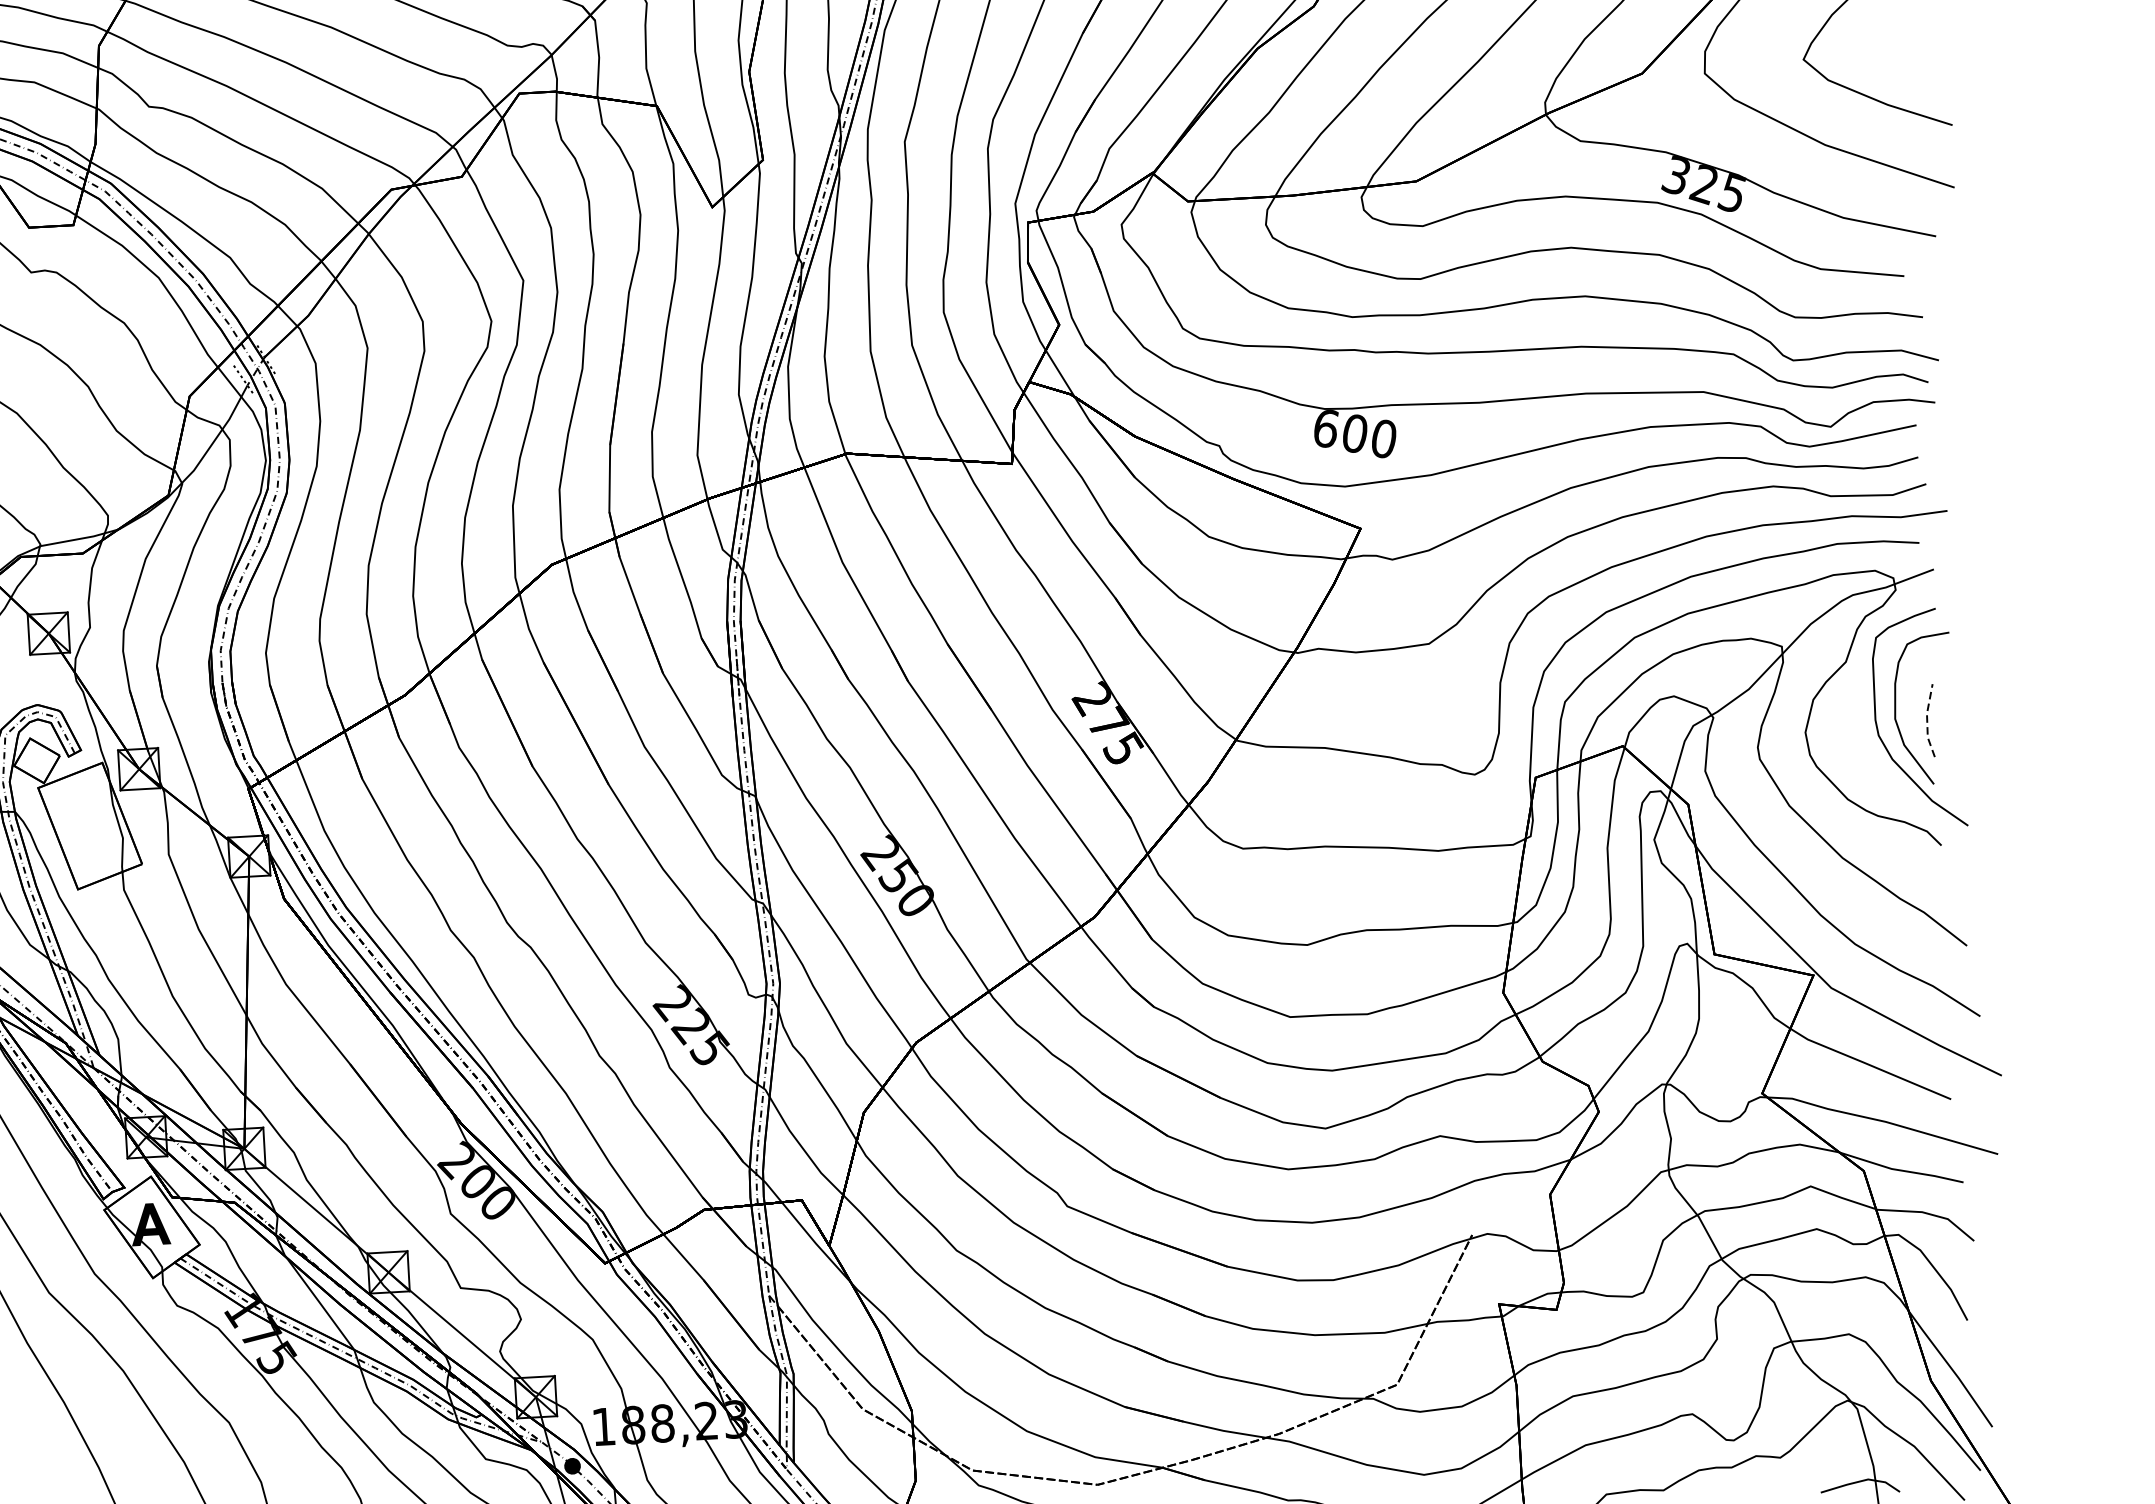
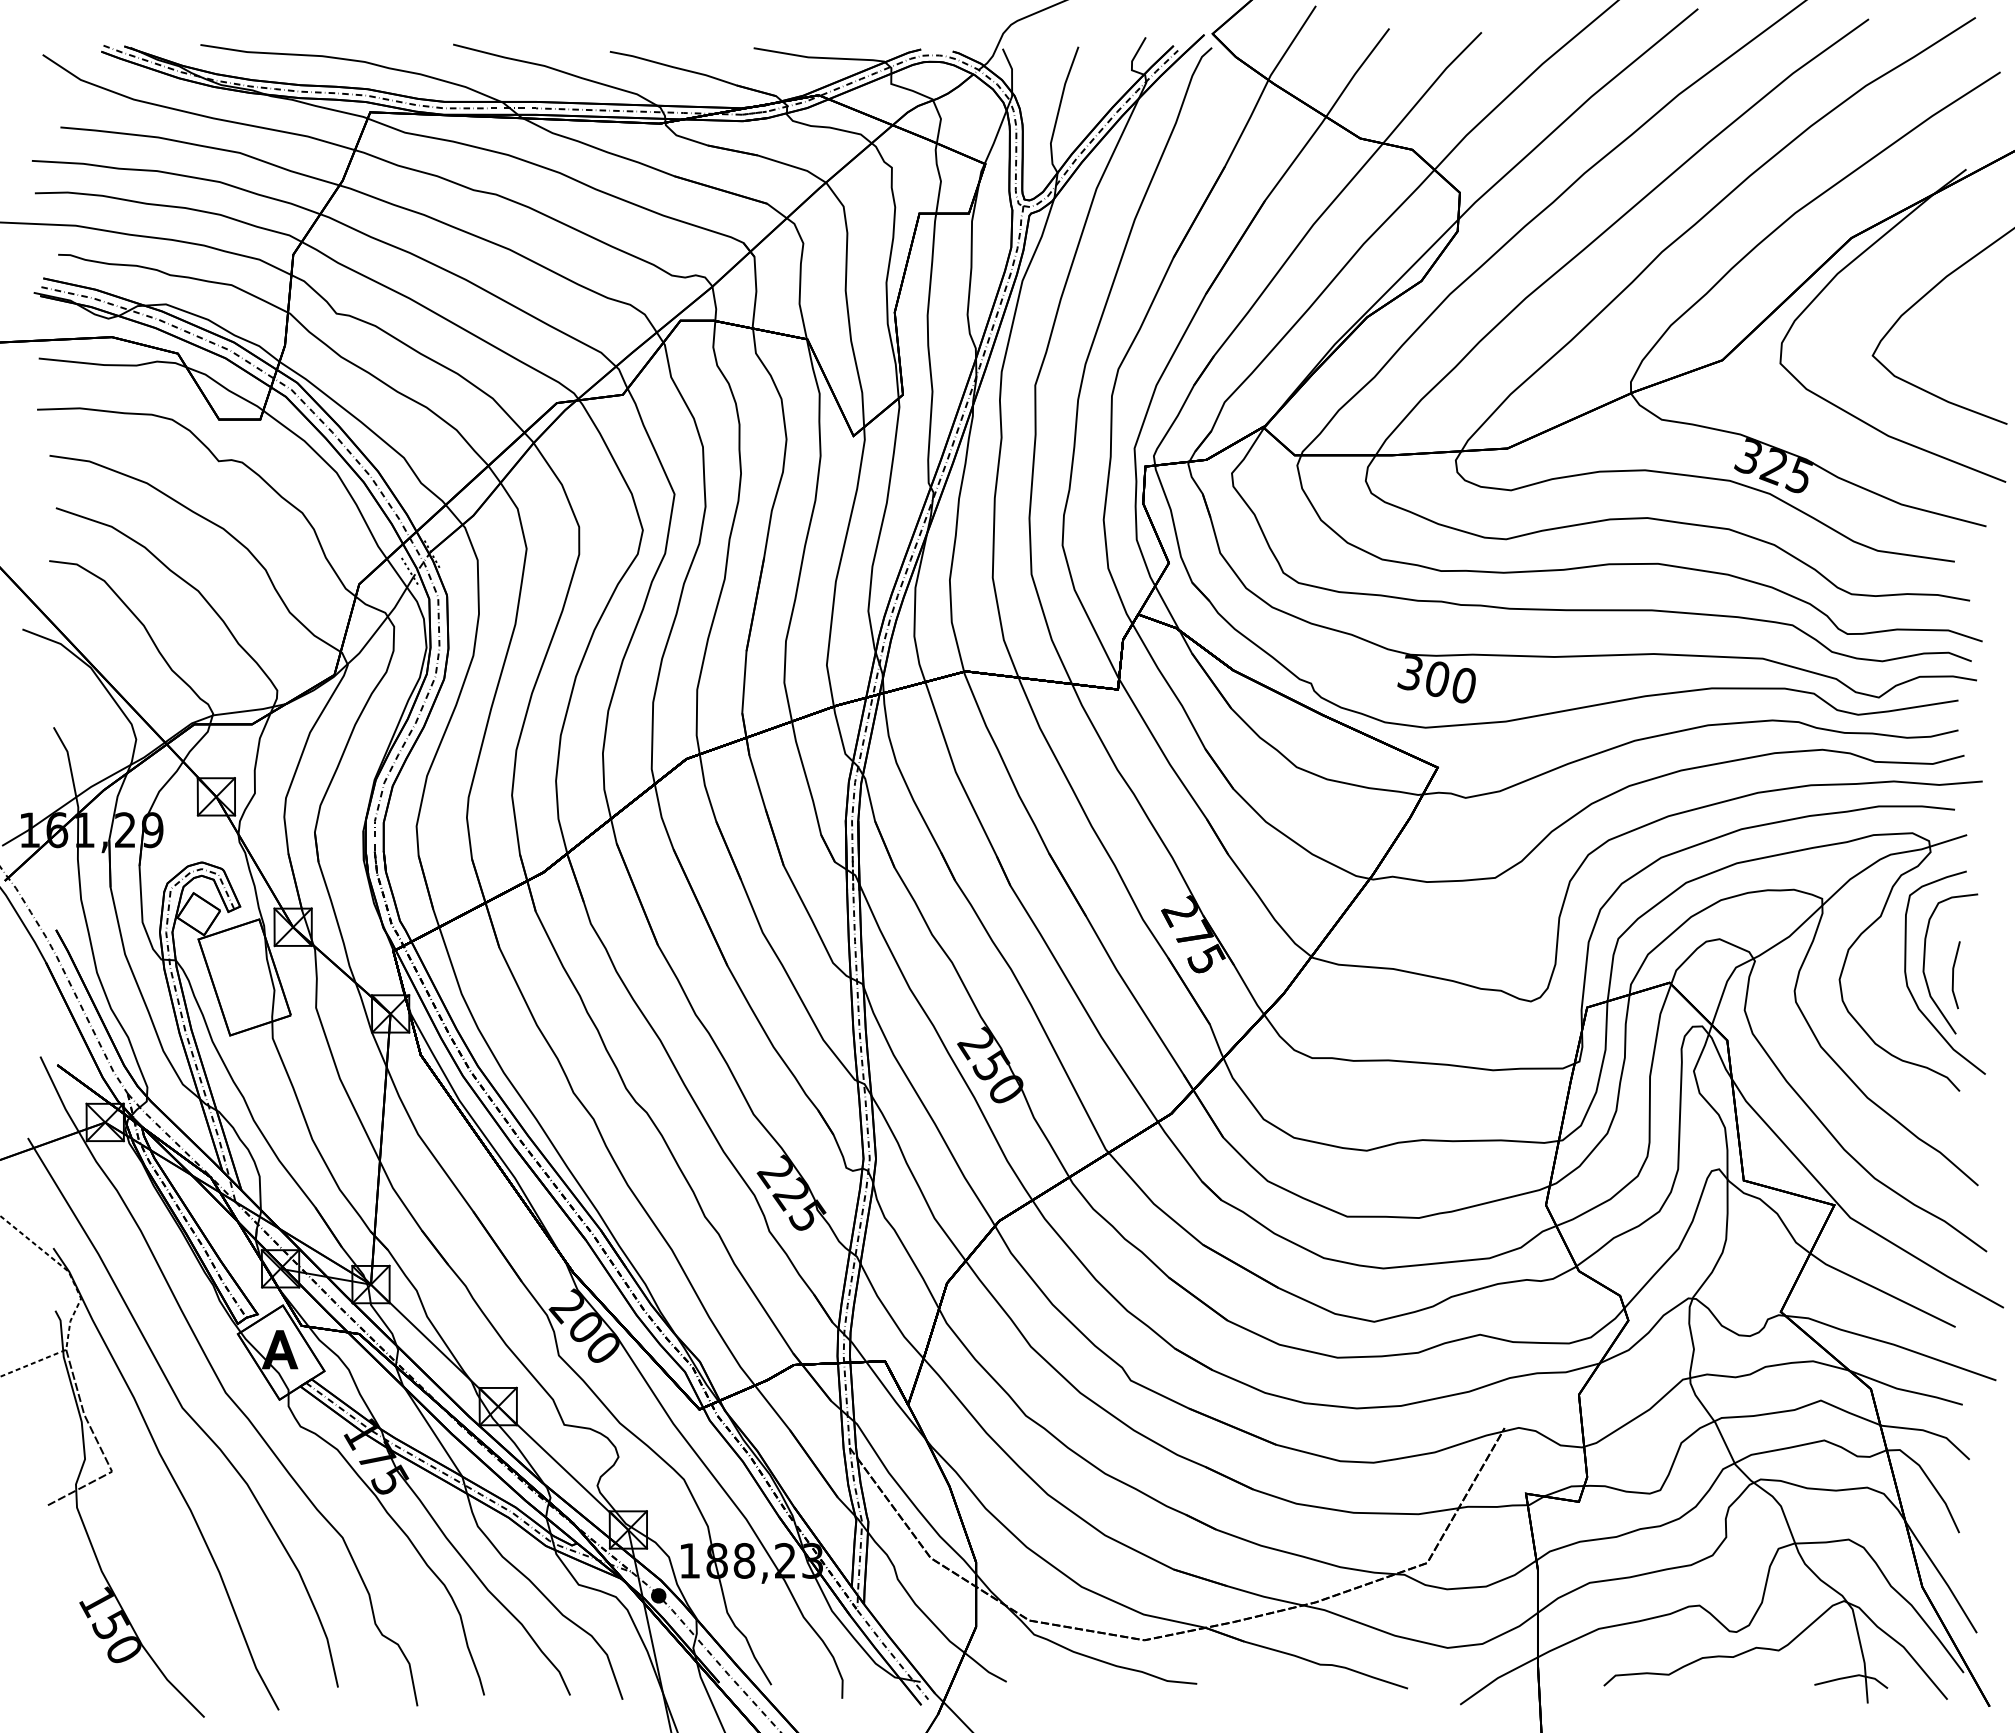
text: (1325, 428) -> (1410, 672), 600 -> 300
line: (1927, 720) -> (1953, 974), dashed -> solid

